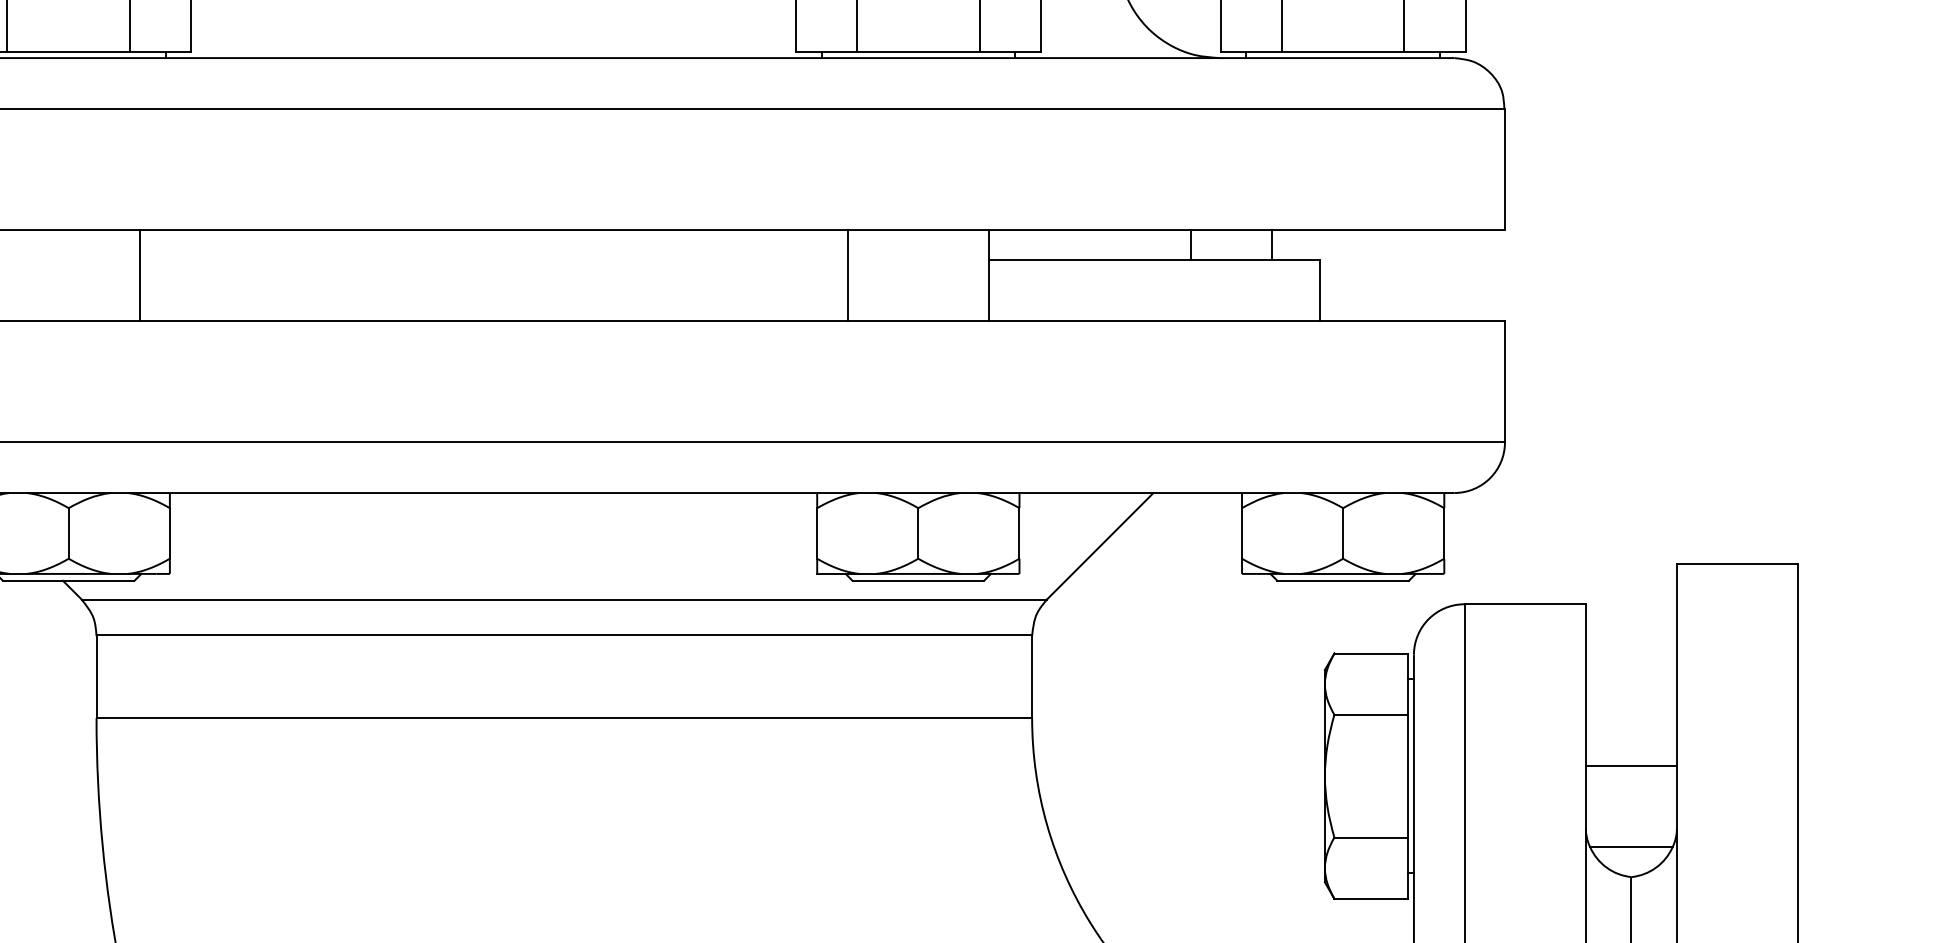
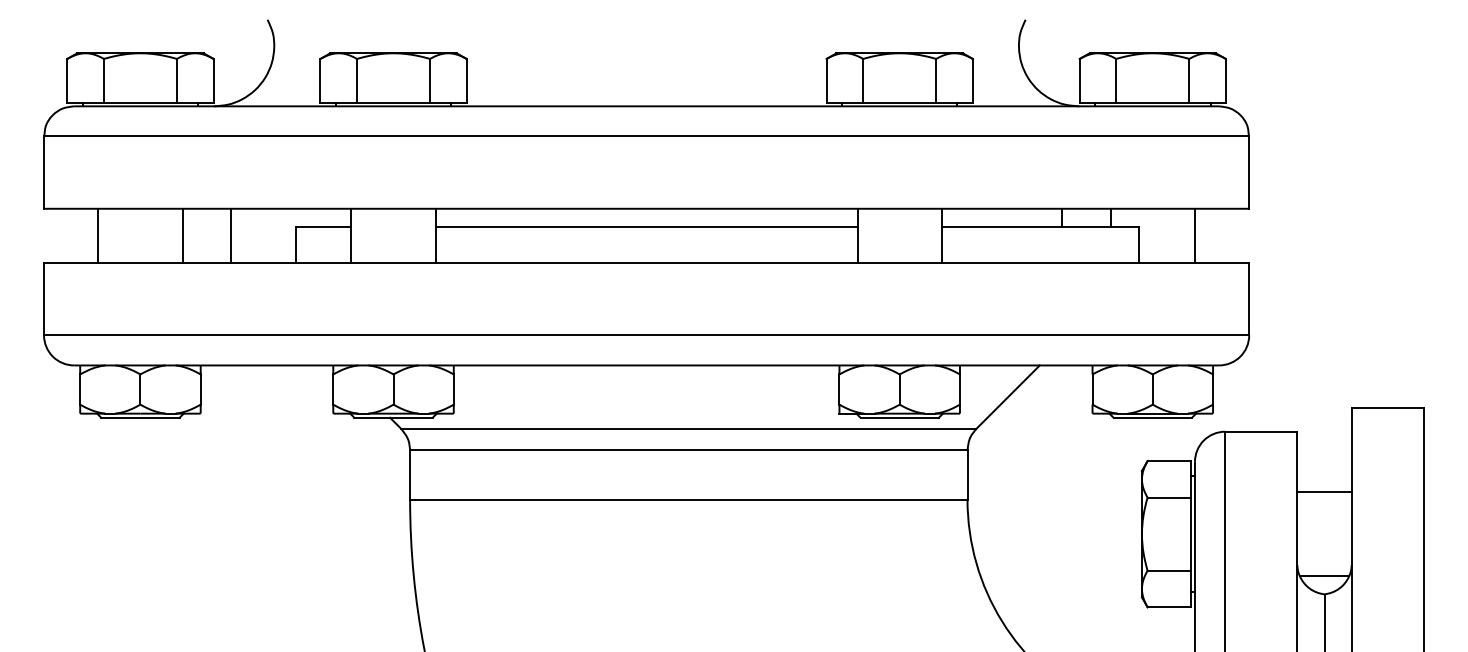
line: (493, 259) -> (646, 226), added
line: (1413, 274) -> (1194, 235), added
line: (1631, 766) -> (1324, 492), moved

